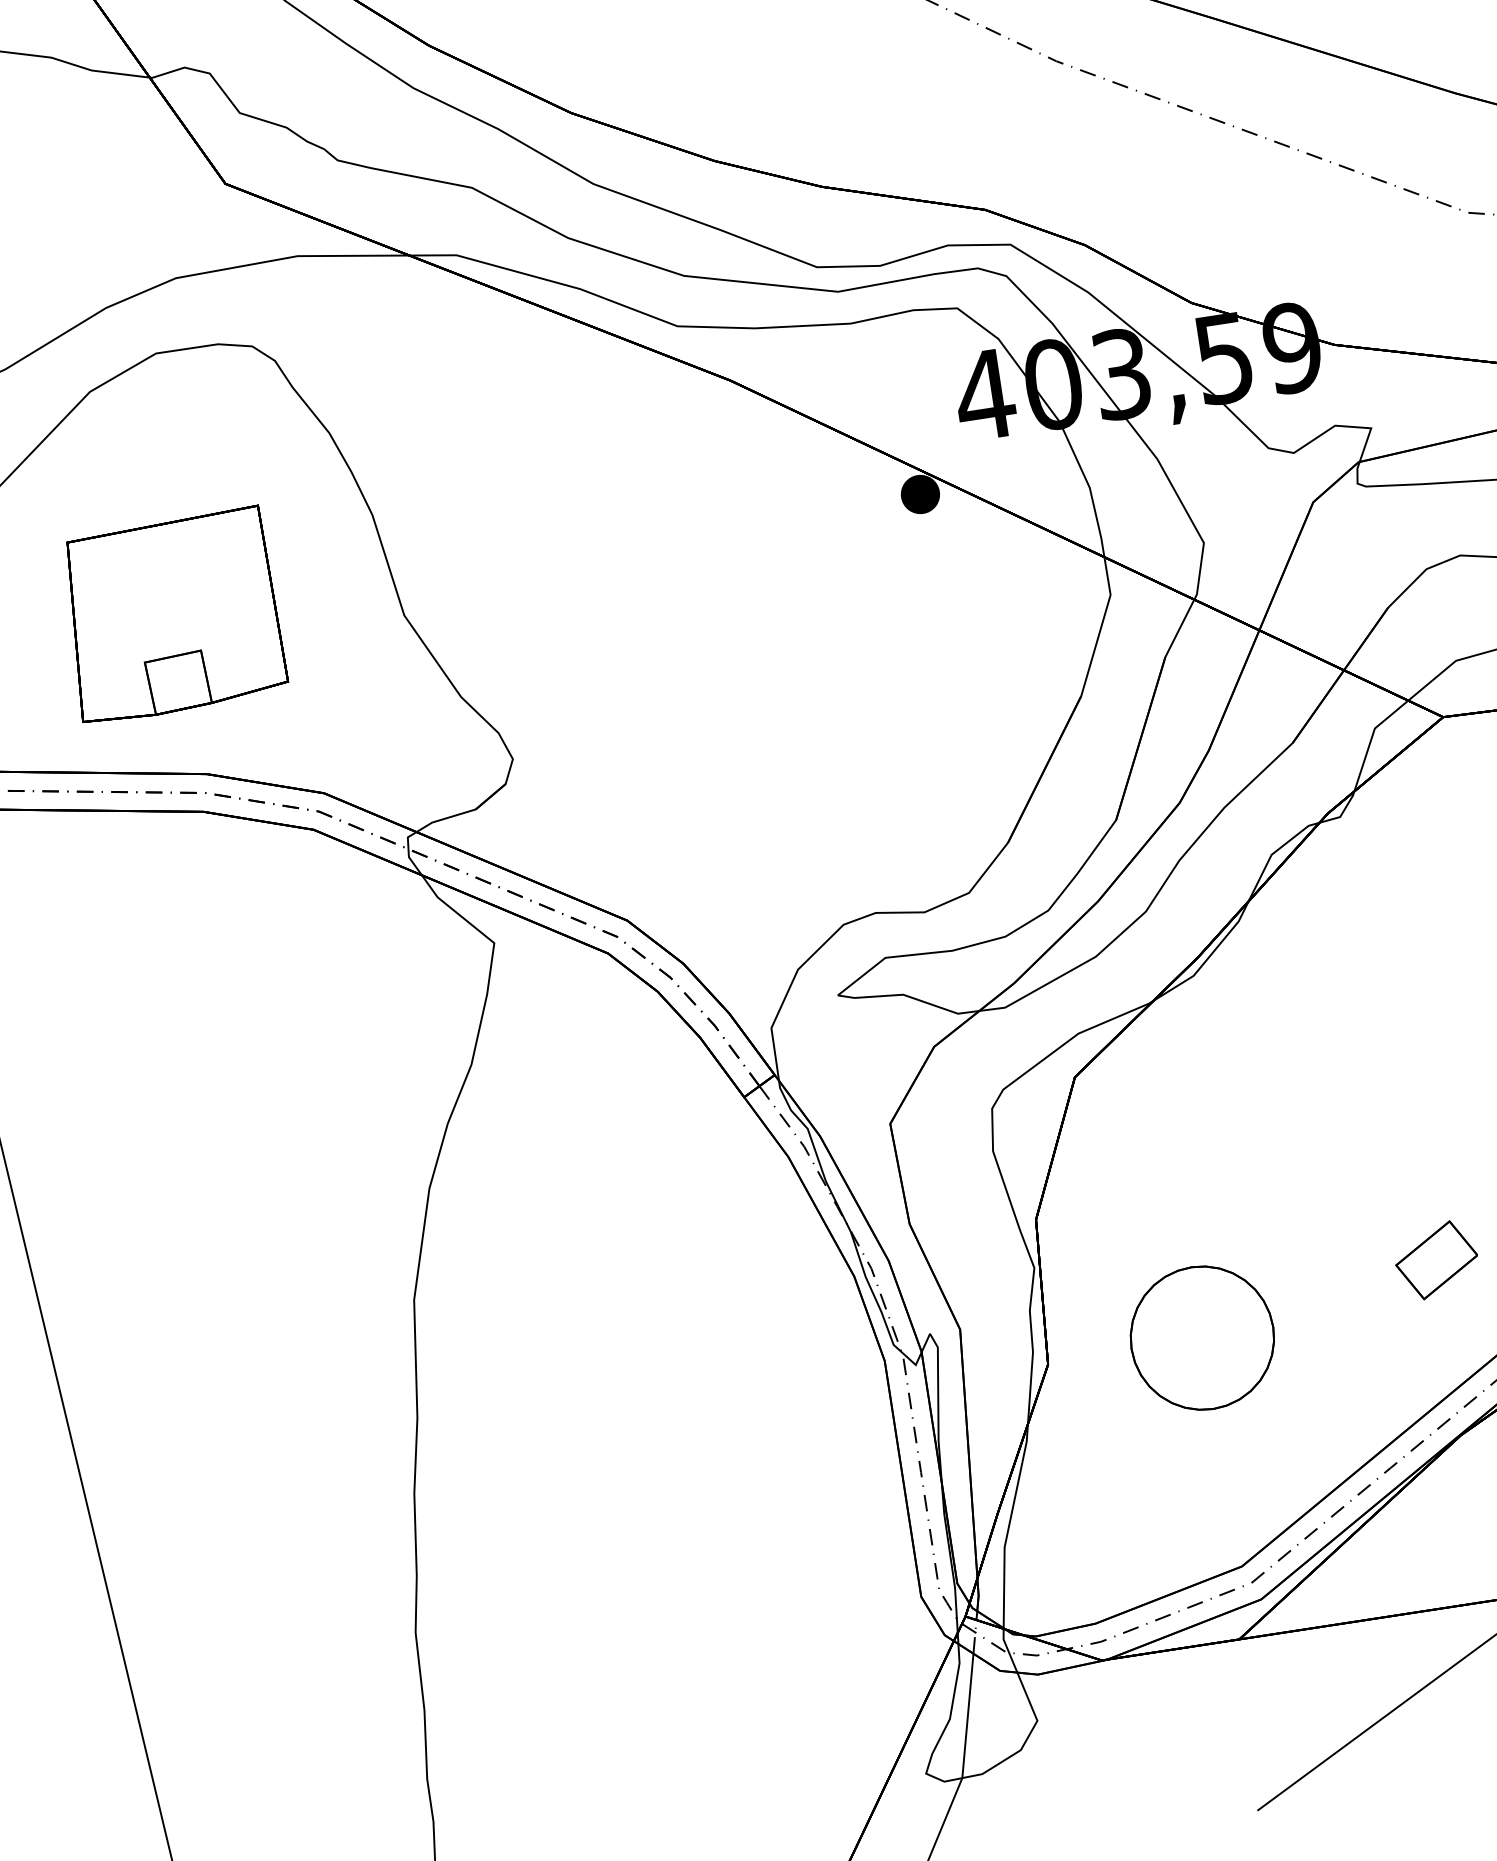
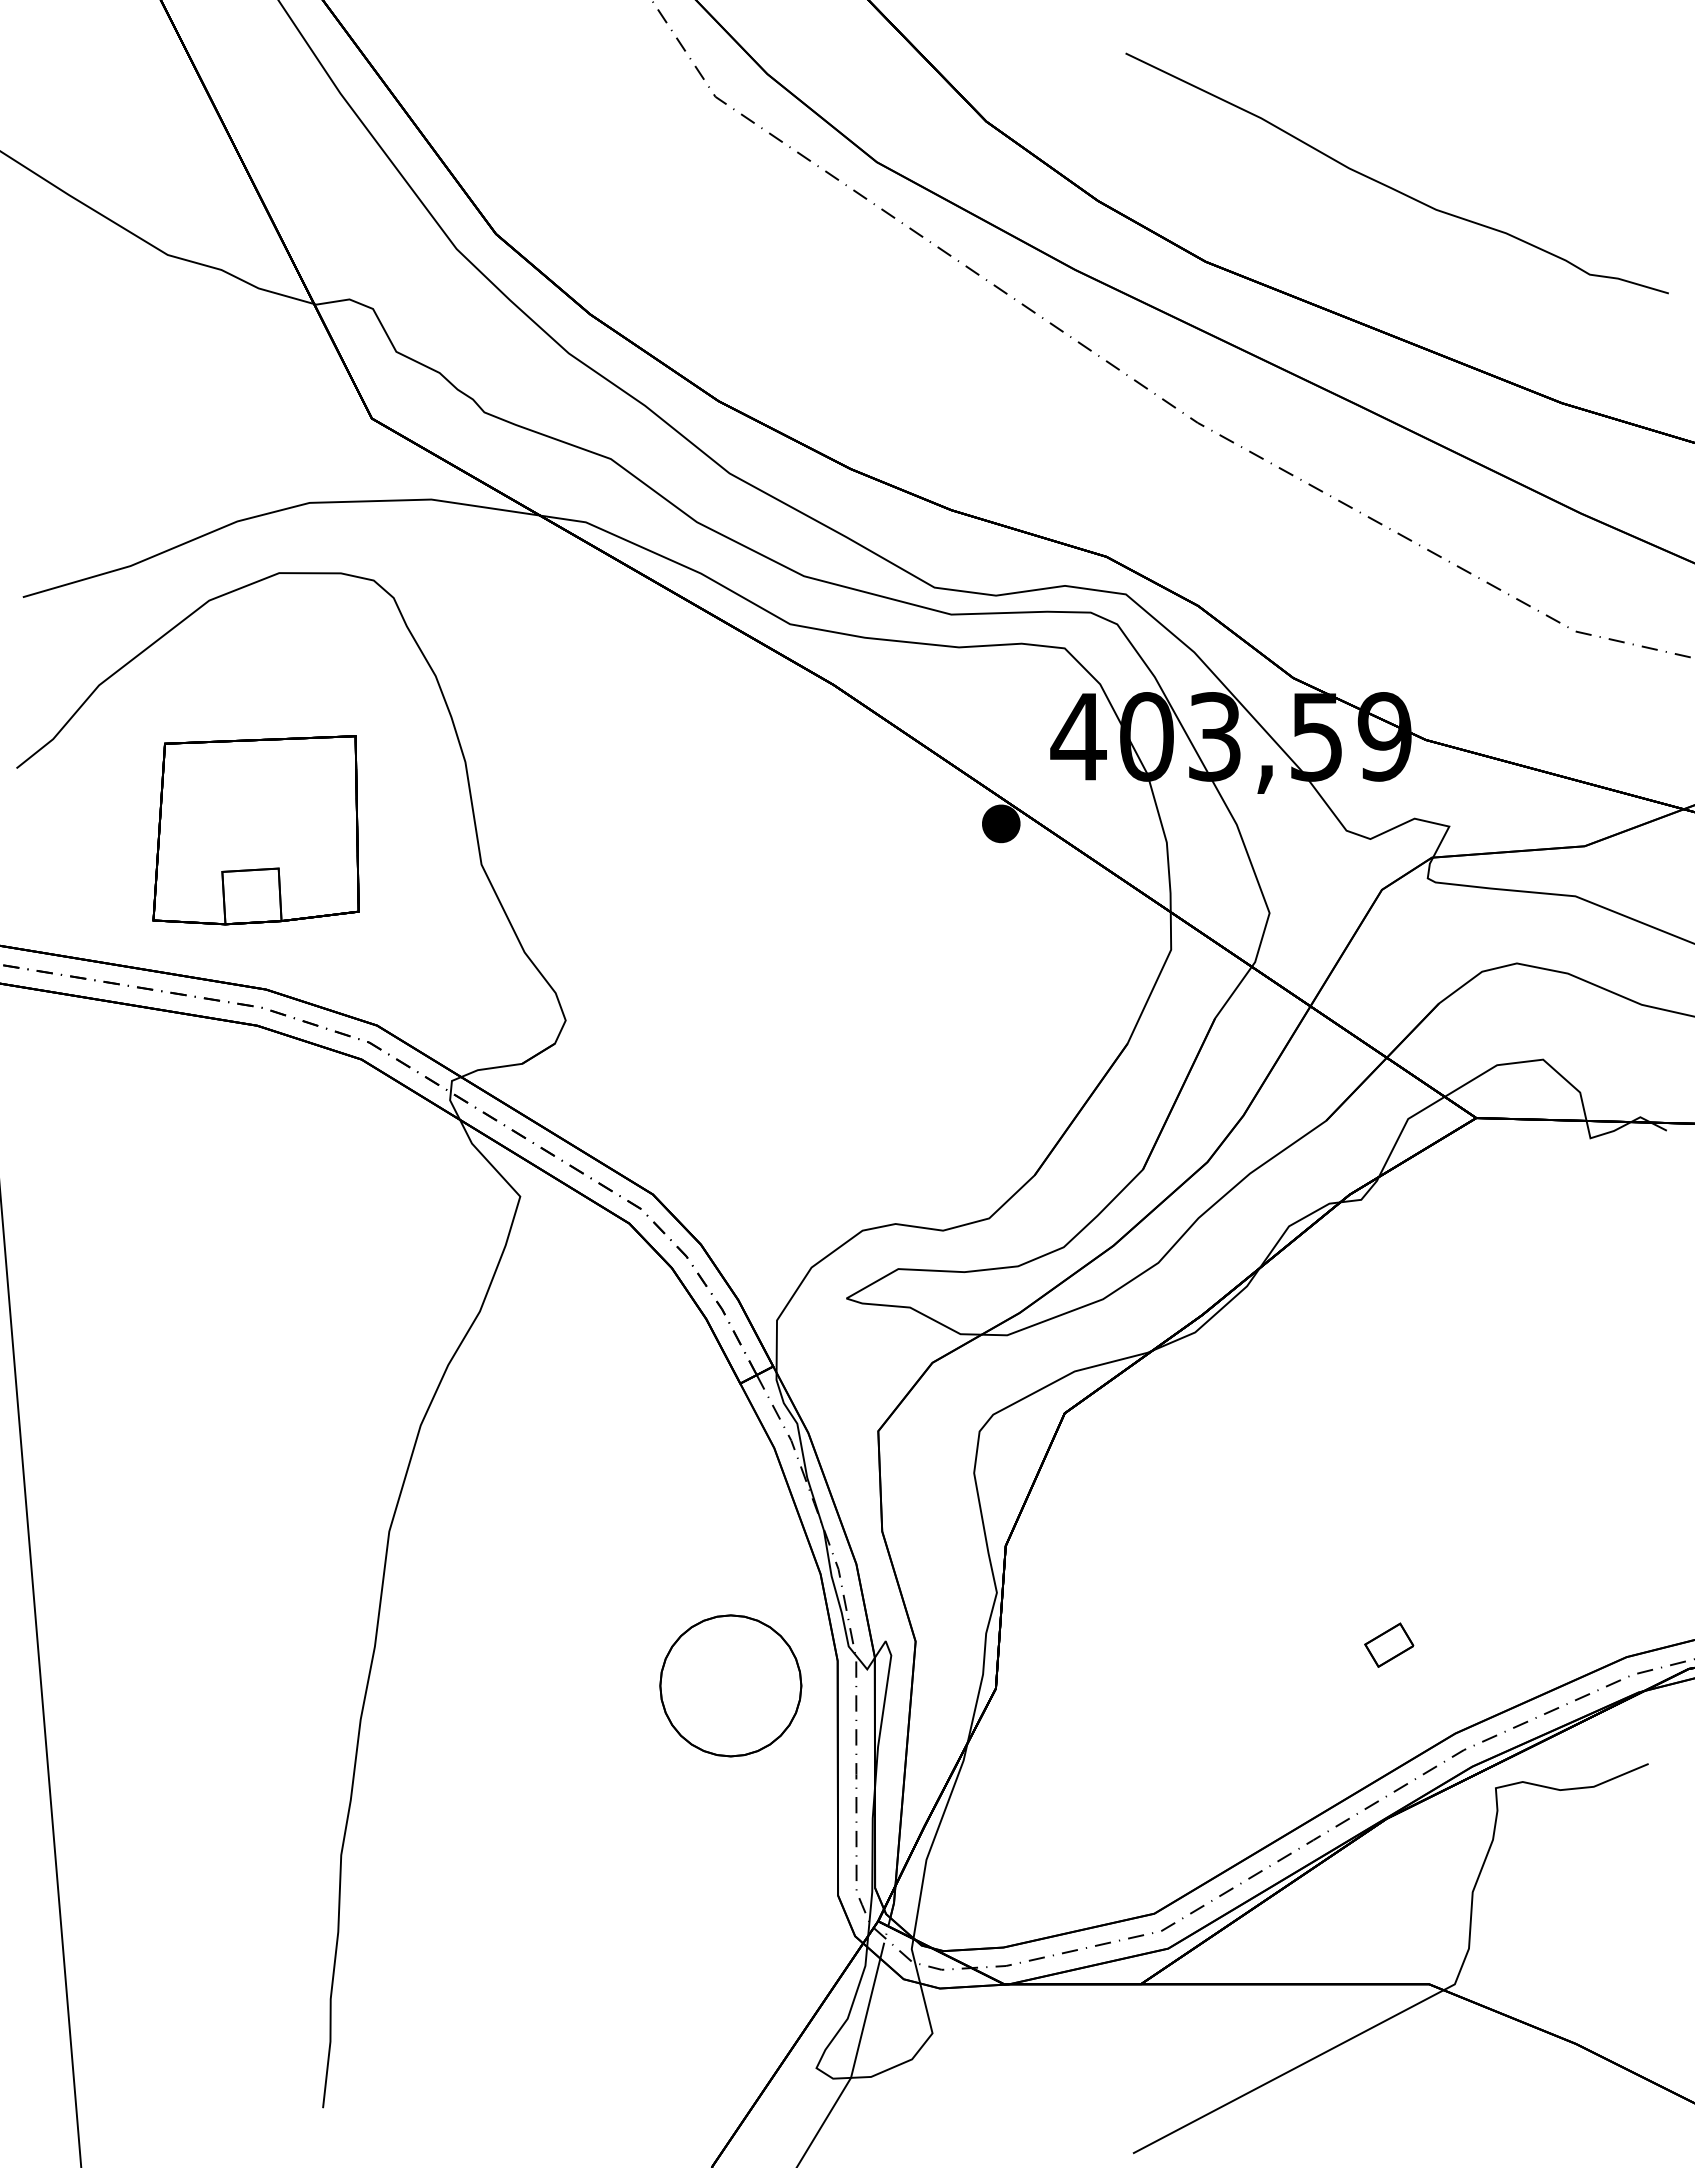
part: (1437, 1260) -> (1389, 1645), size x0.6
part: (1201, 1337) -> (730, 1685), moved

